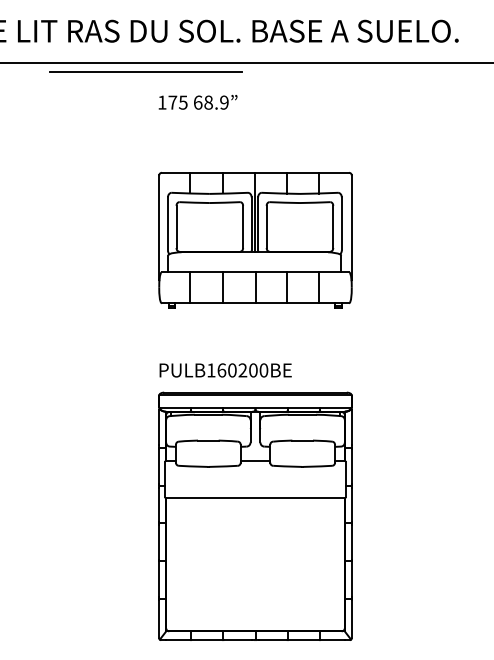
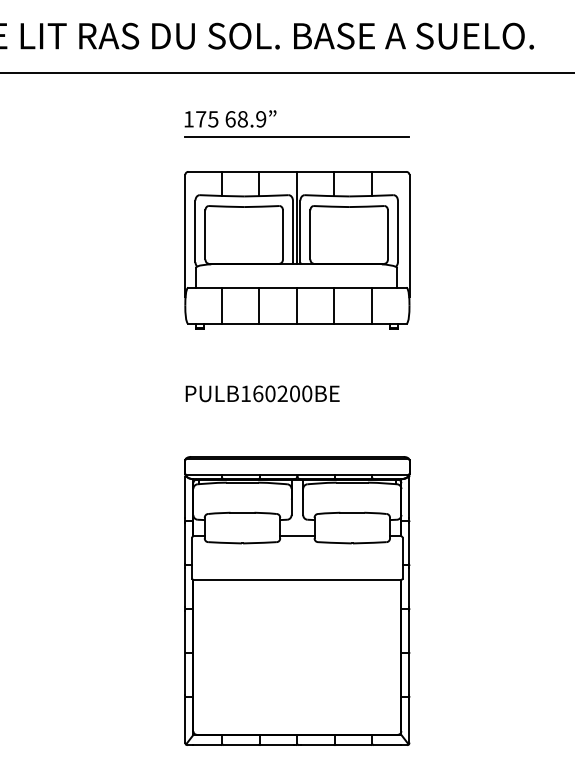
line: (145, 71) -> (296, 136), moved
part: (255, 240) -> (297, 250), moved
text: (225, 370) -> (262, 393), moved

